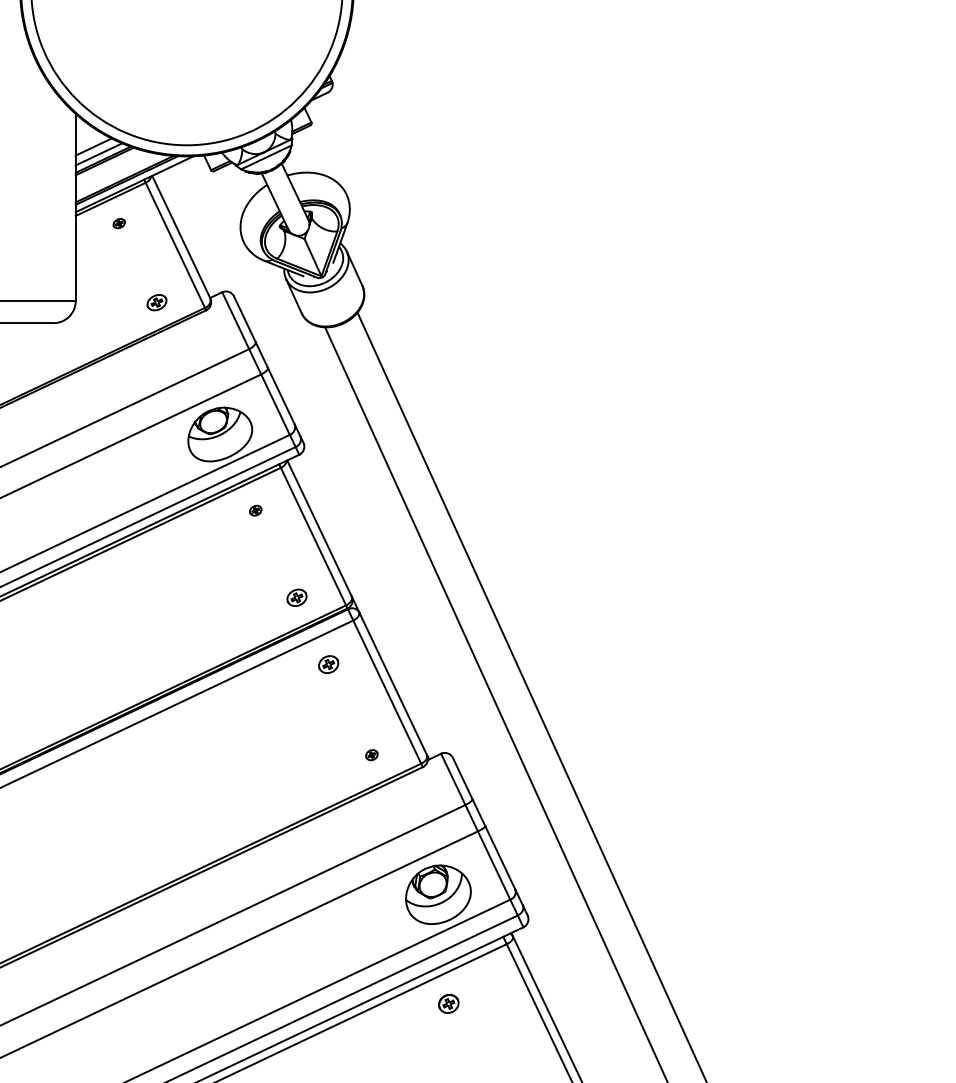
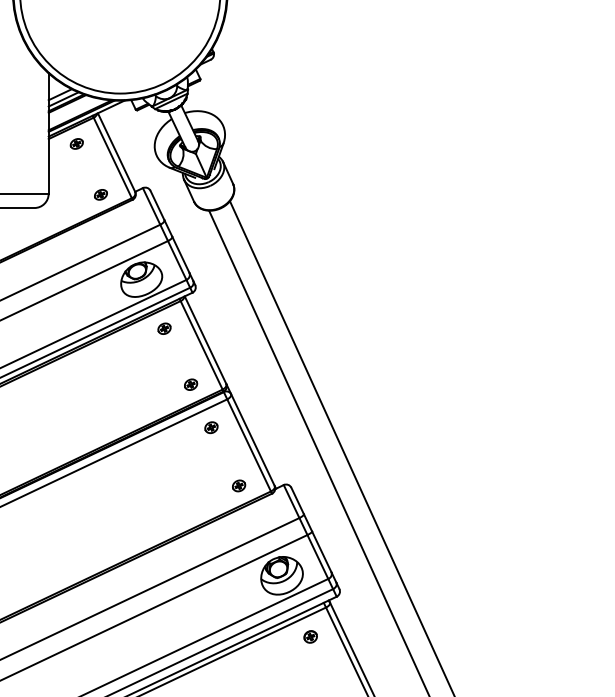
part: (118, 222) -> (76, 143), size x1.67
part: (255, 510) -> (164, 328), size x1.67
part: (372, 754) -> (239, 485), size x1.67
part: (448, 1003) -> (310, 636), moved

